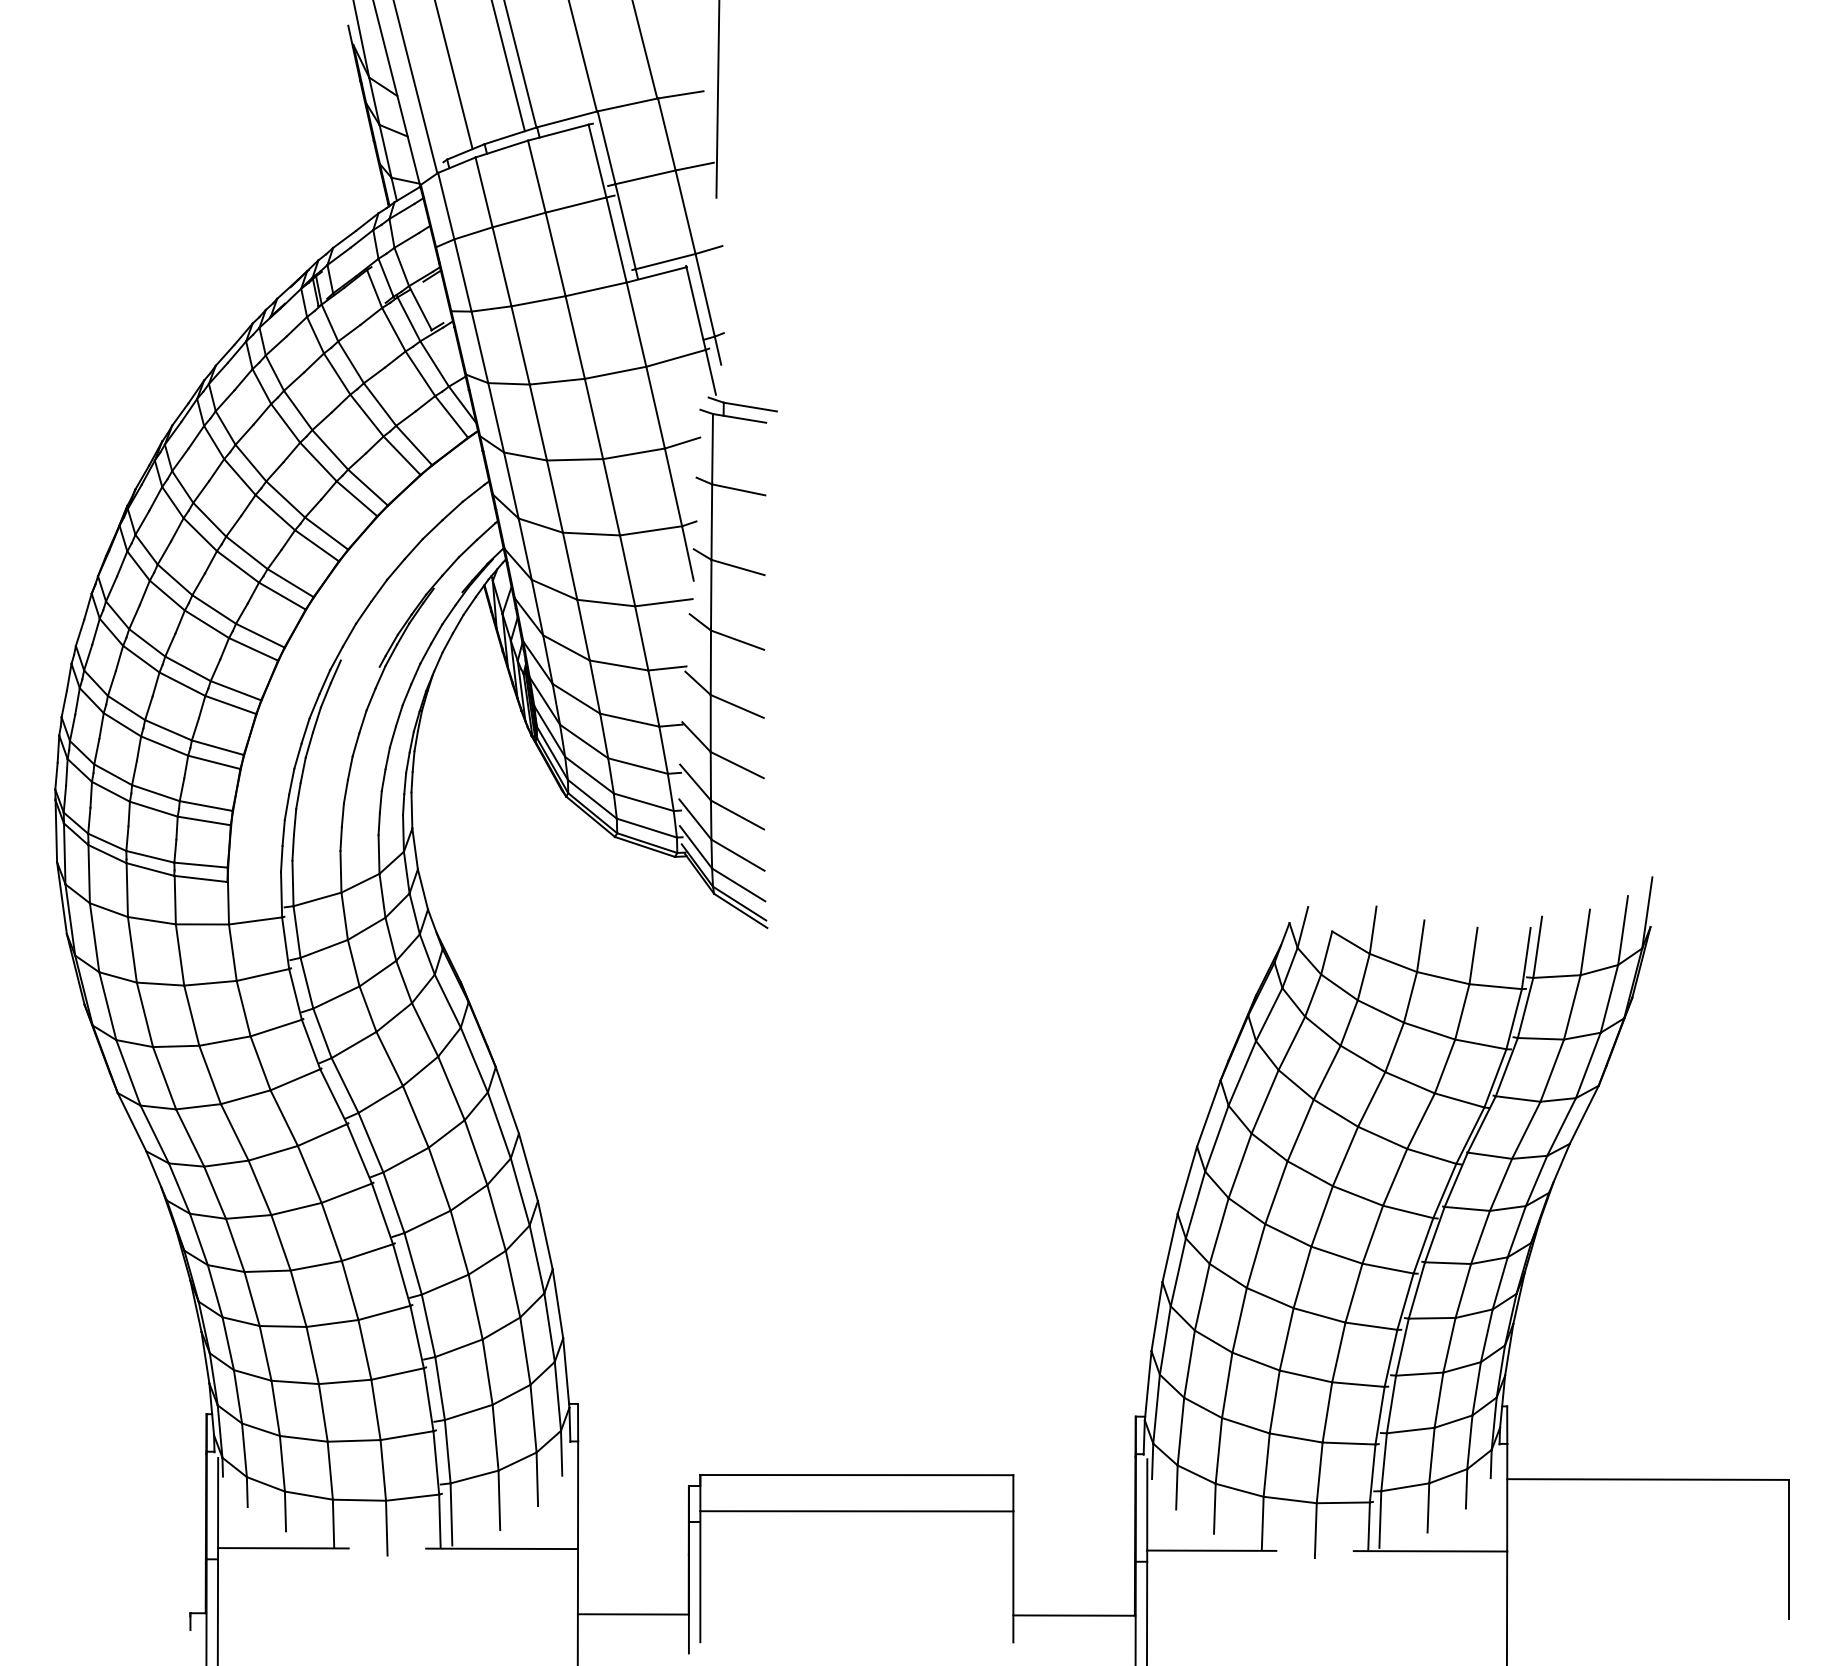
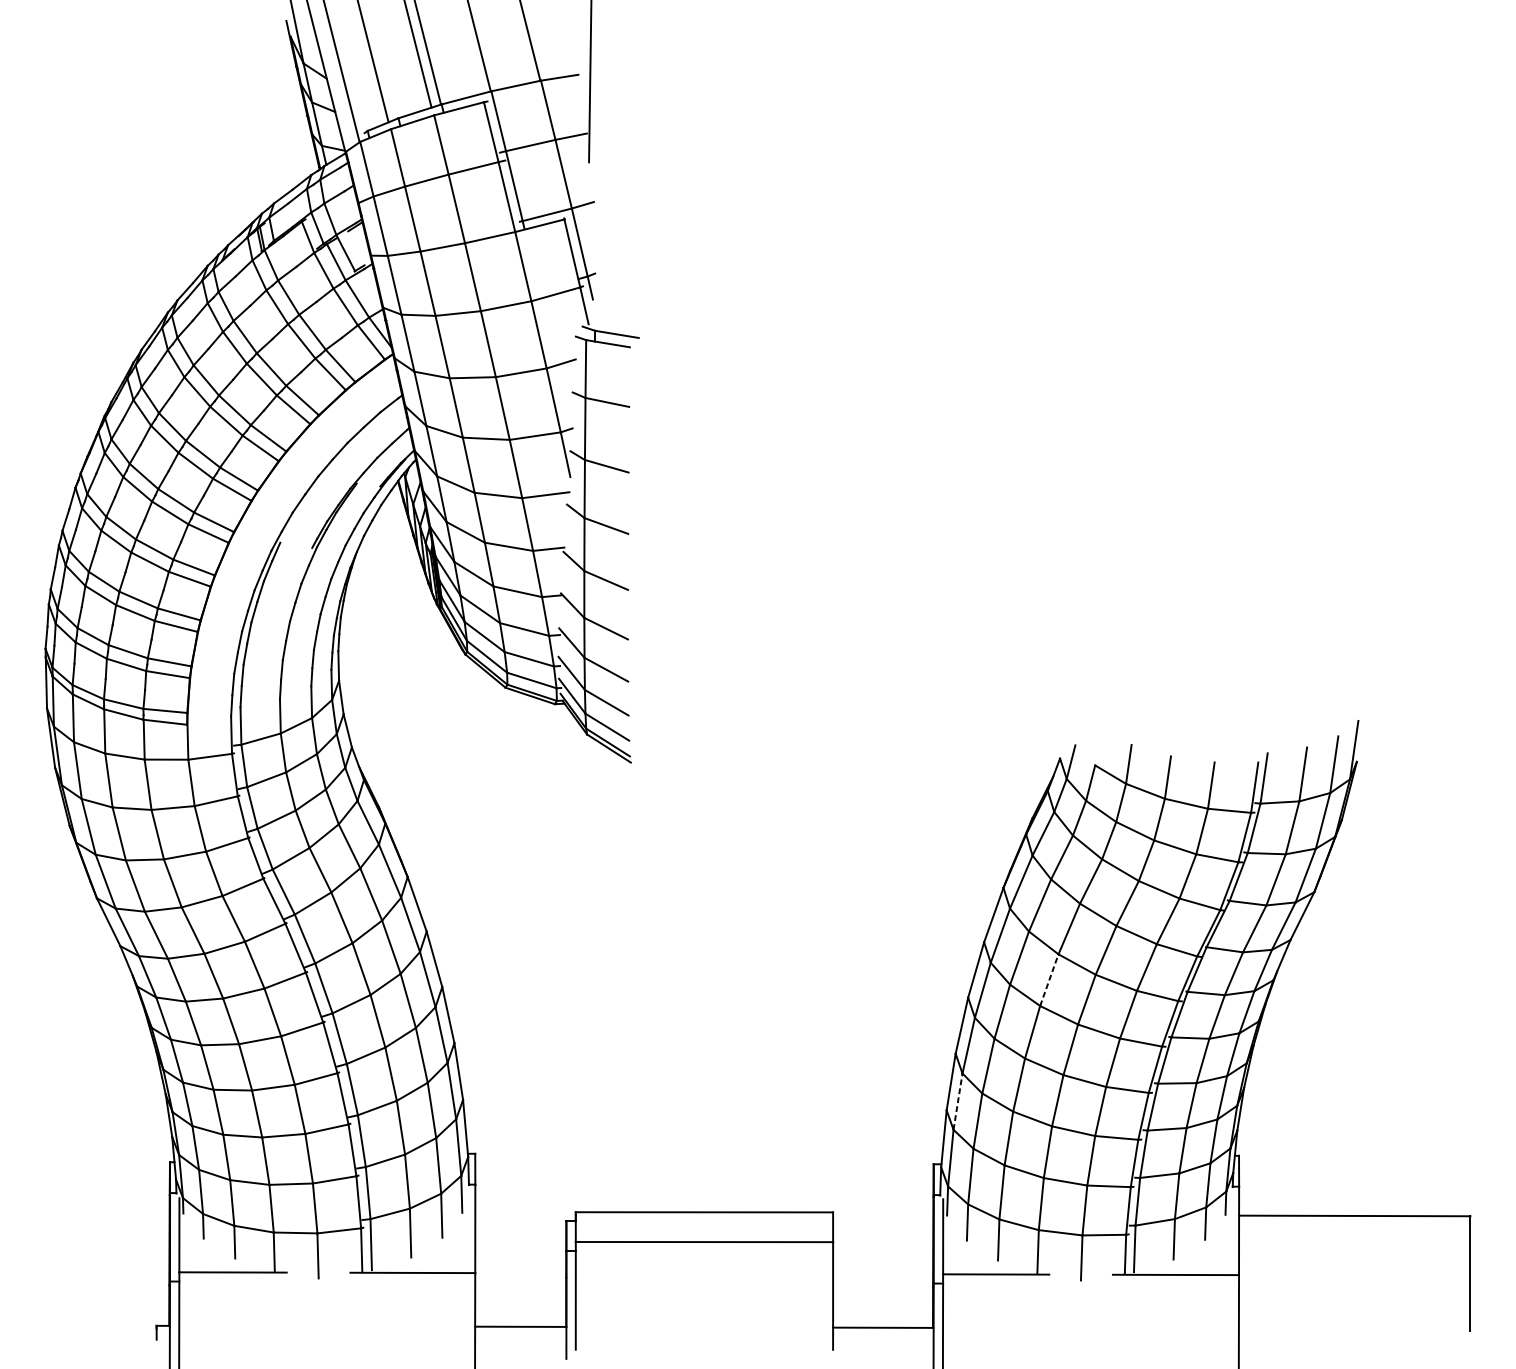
line: (1276, 1192) -> (1049, 980), solid -> dashed
line: (1165, 1340) -> (958, 1101), solid -> dashed

